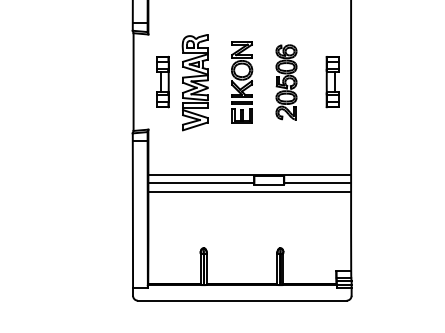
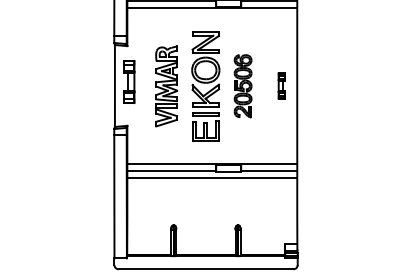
part: (162, 81) -> (129, 81), moved
part: (241, 81) -> (205, 85), size x1.6
part: (332, 81) -> (281, 85), size x0.6

